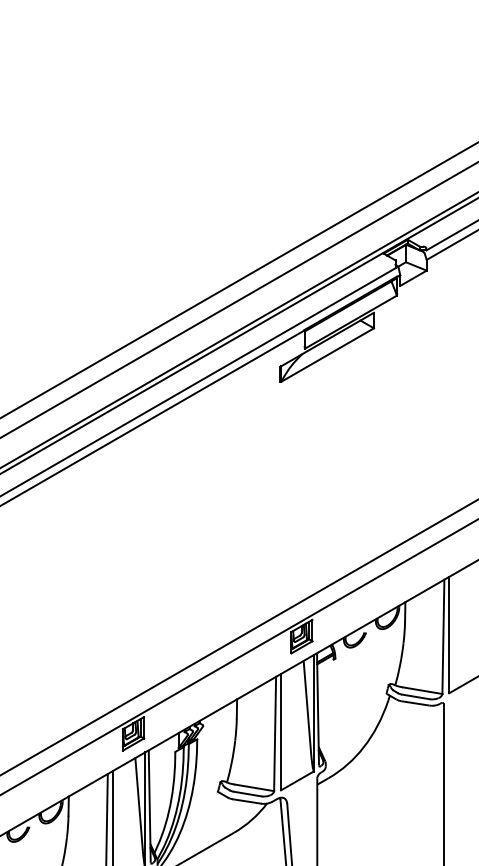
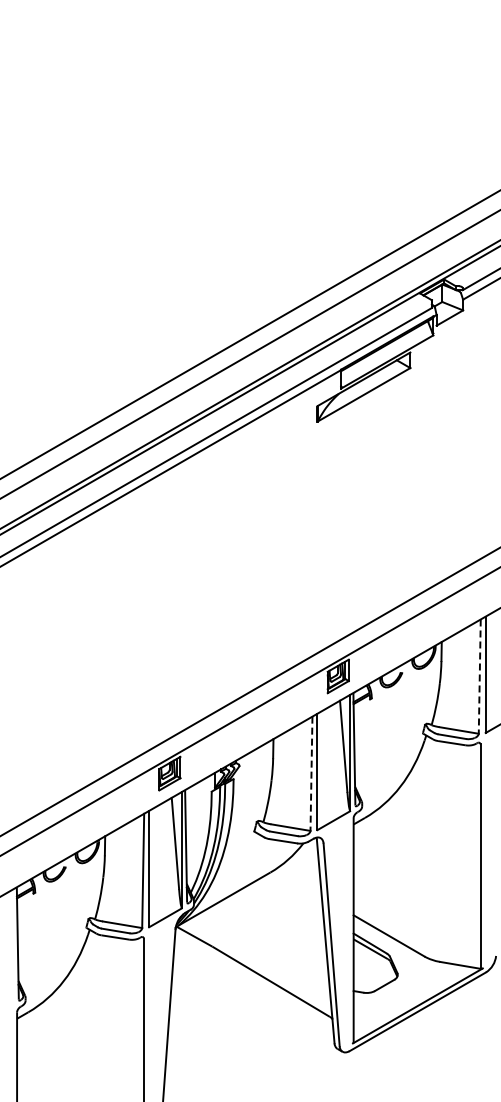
line: (443, 637) -> (479, 677), solid -> dashed
line: (275, 734) -> (311, 774), solid -> dashed

